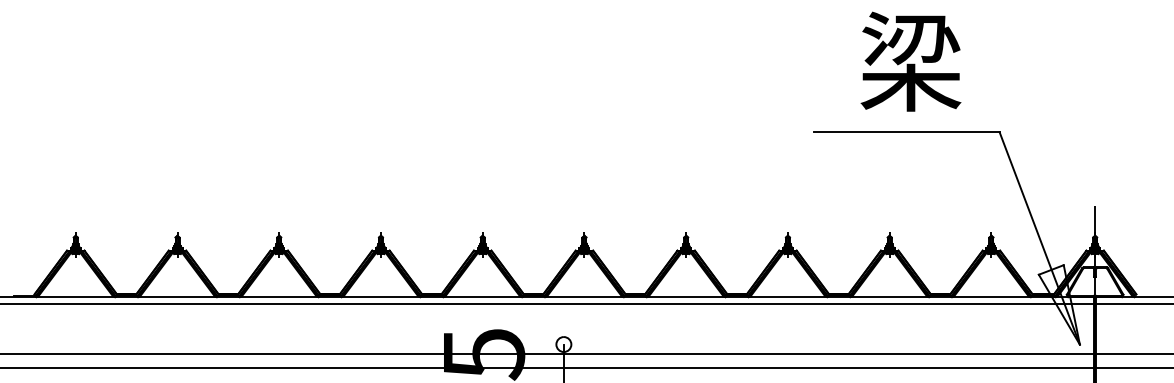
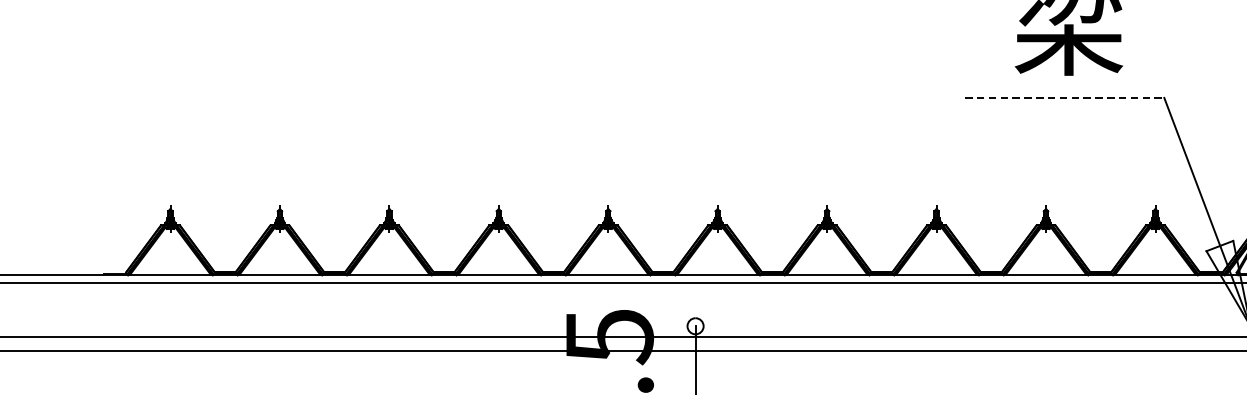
line: (907, 132) -> (1065, 98), solid -> dashed

